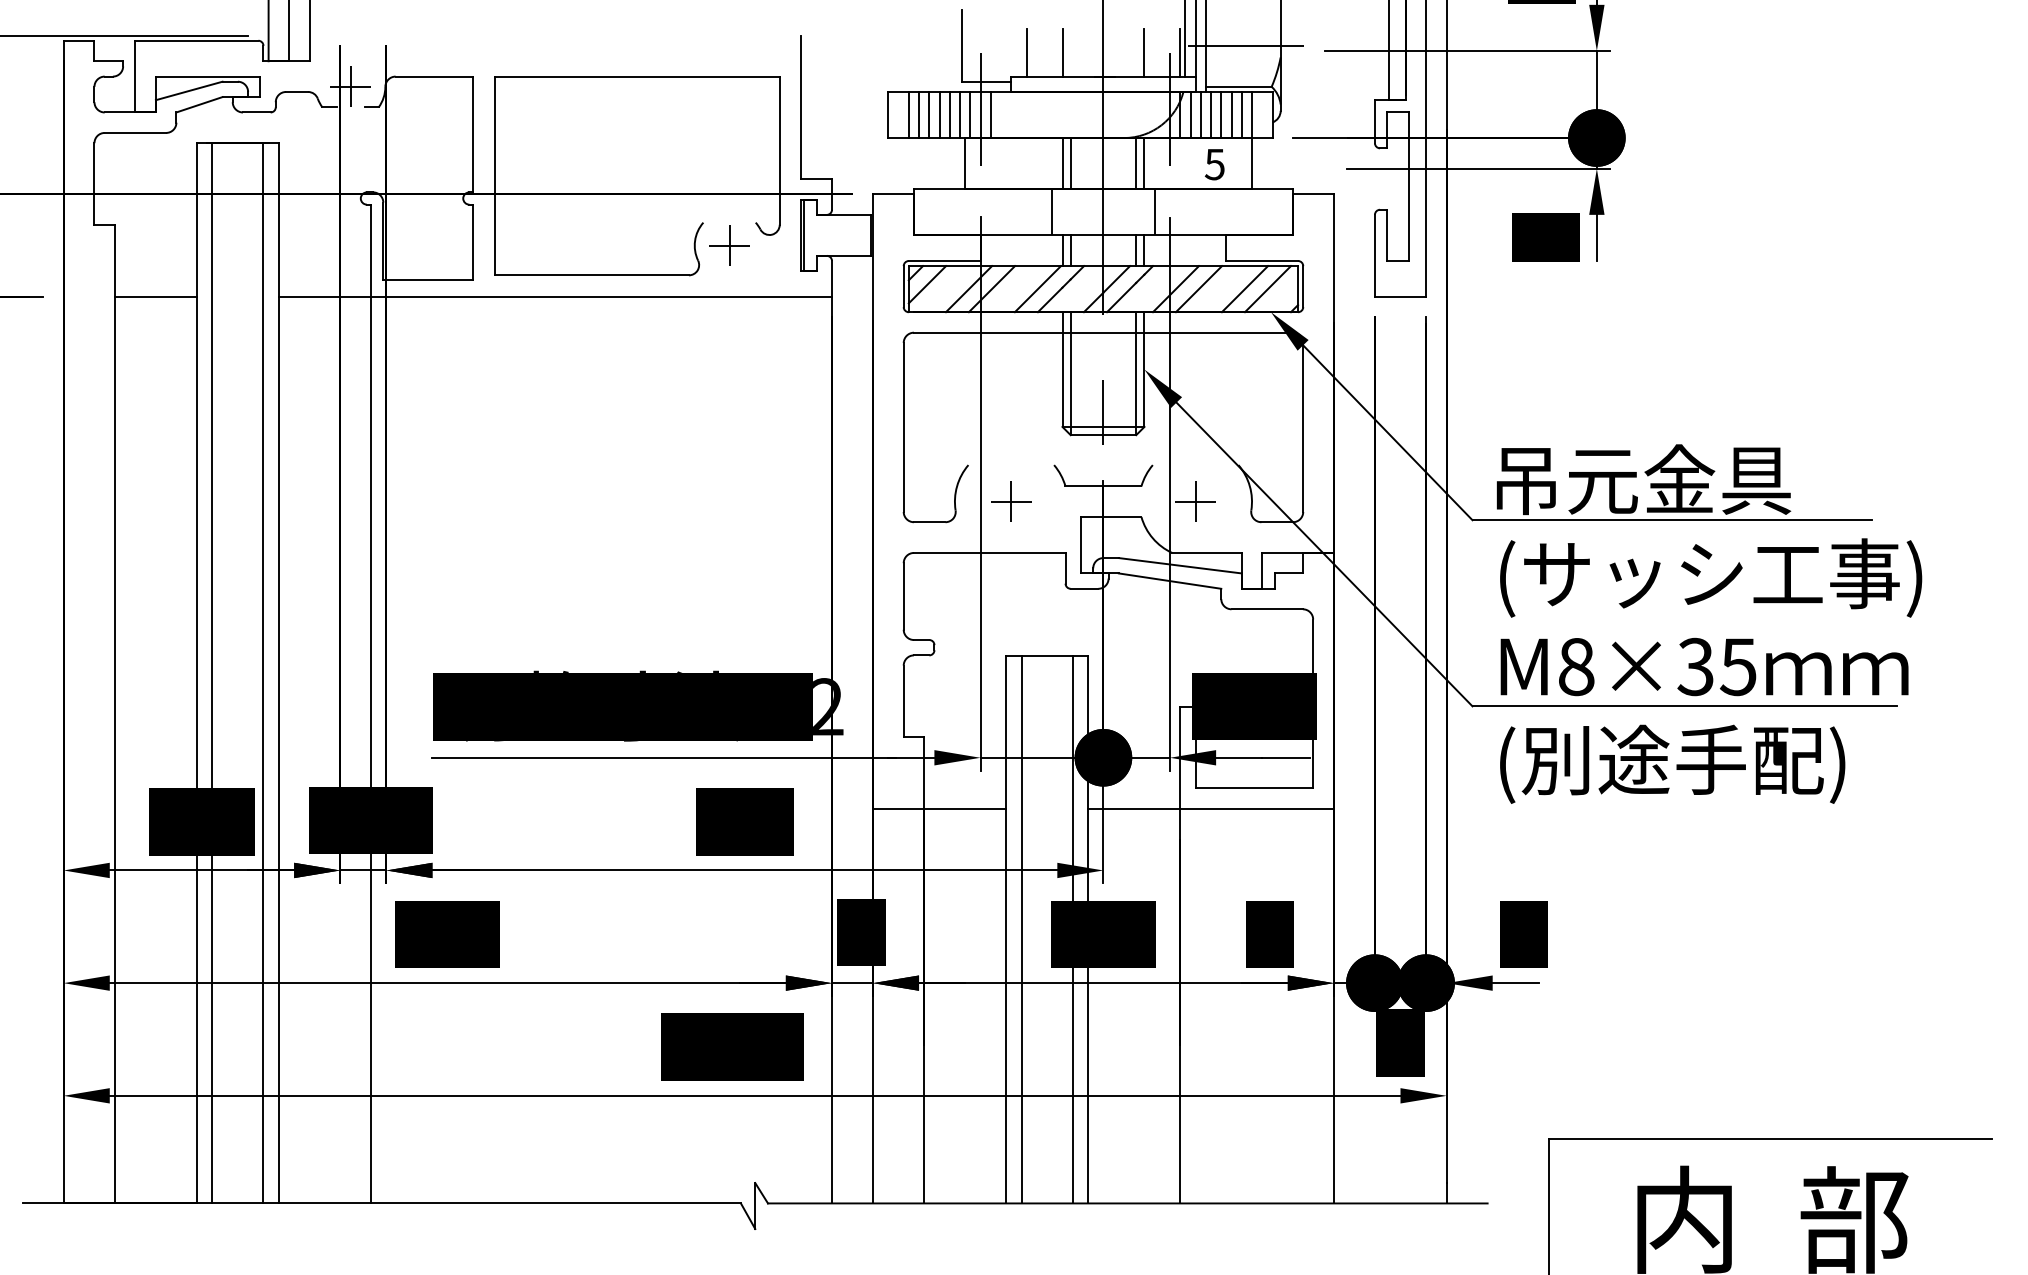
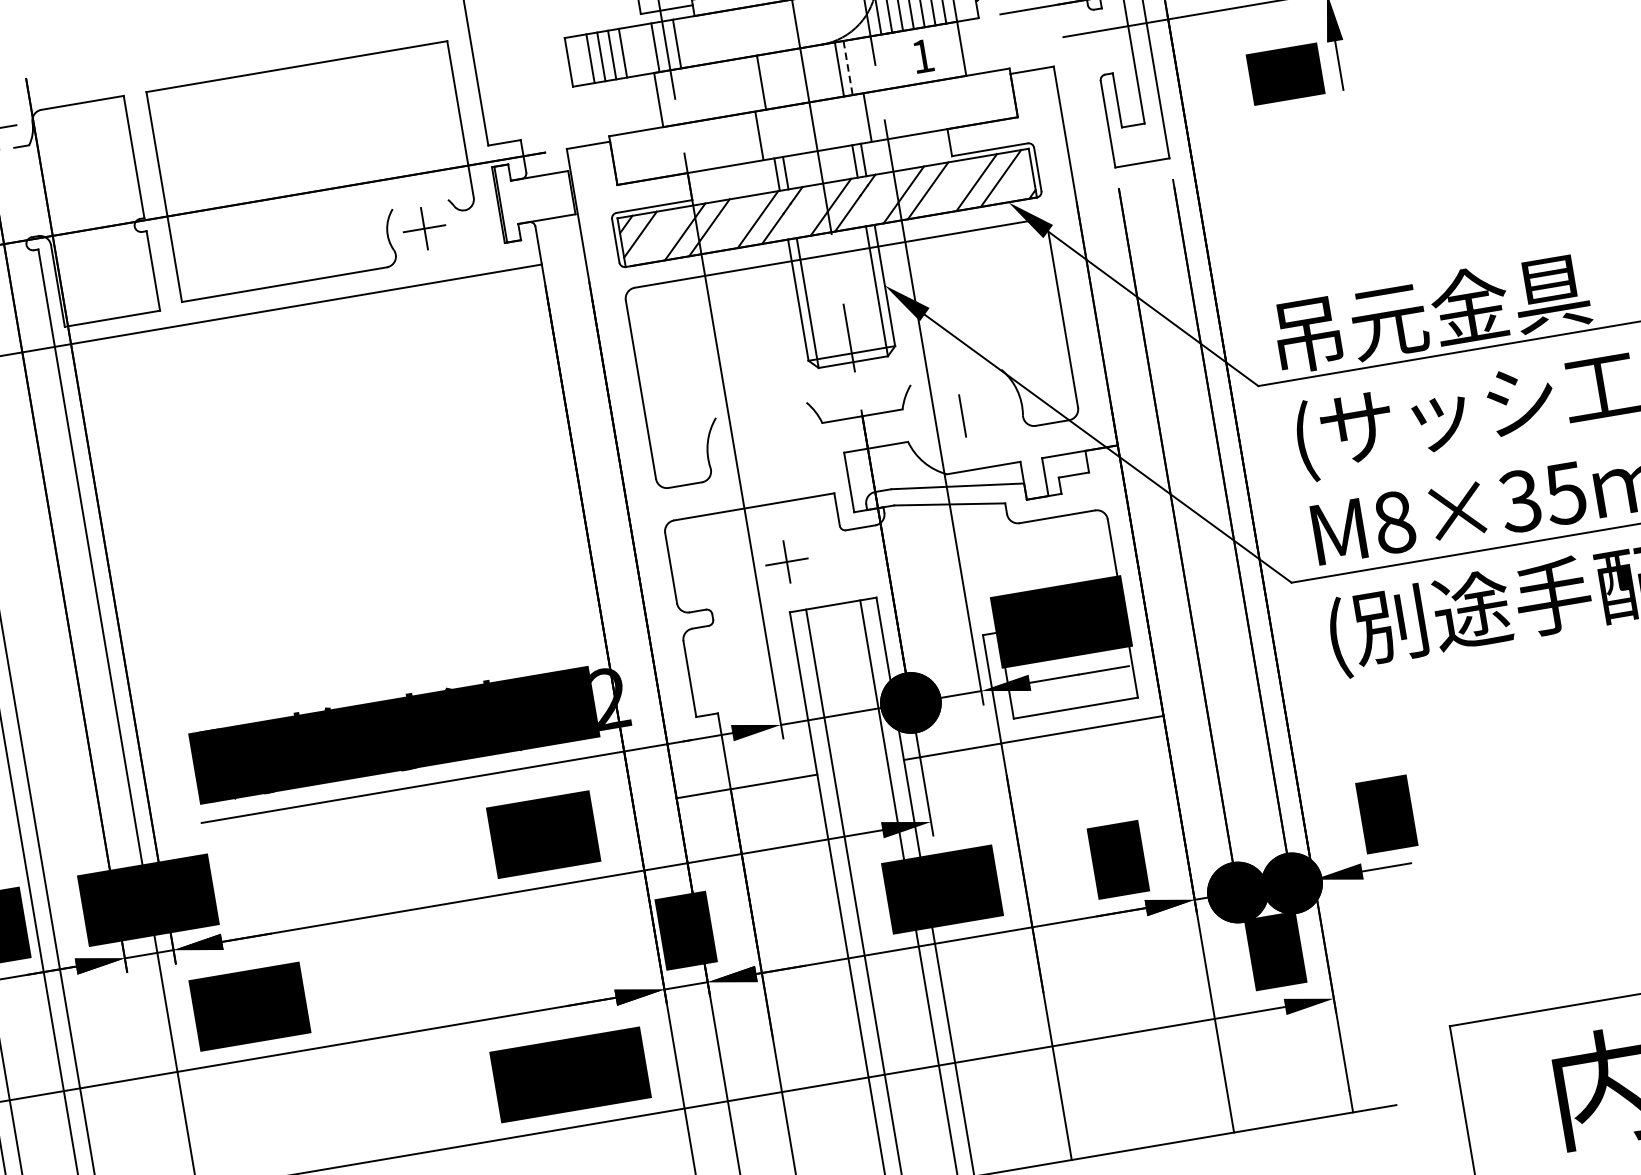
line: (949, 114) -> (633, 50), removed
line: (960, 114) -> (645, 48), removed
line: (1070, 163) -> (769, 81), removed
line: (1144, 163) -> (848, 67), solid -> dashed
text: (1214, 164) -> (922, 56), 5 -> 1
part: (1011, 501) -> (787, 561), moved
line: (1195, 501) -> (962, 415), removed

